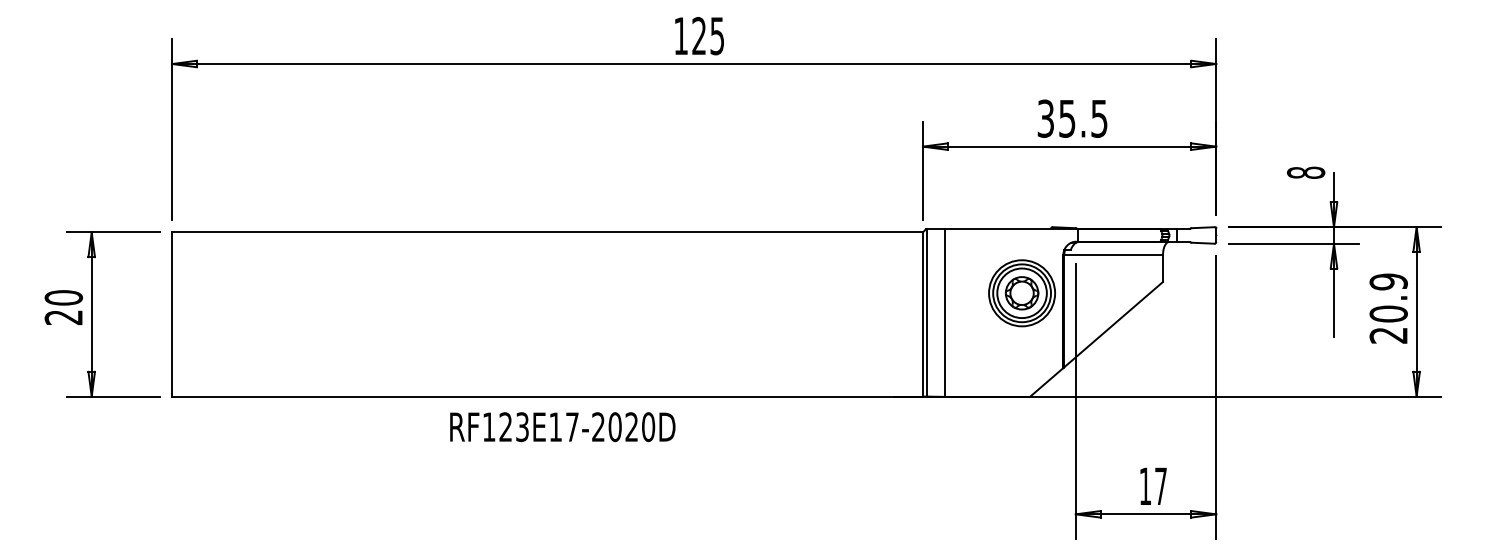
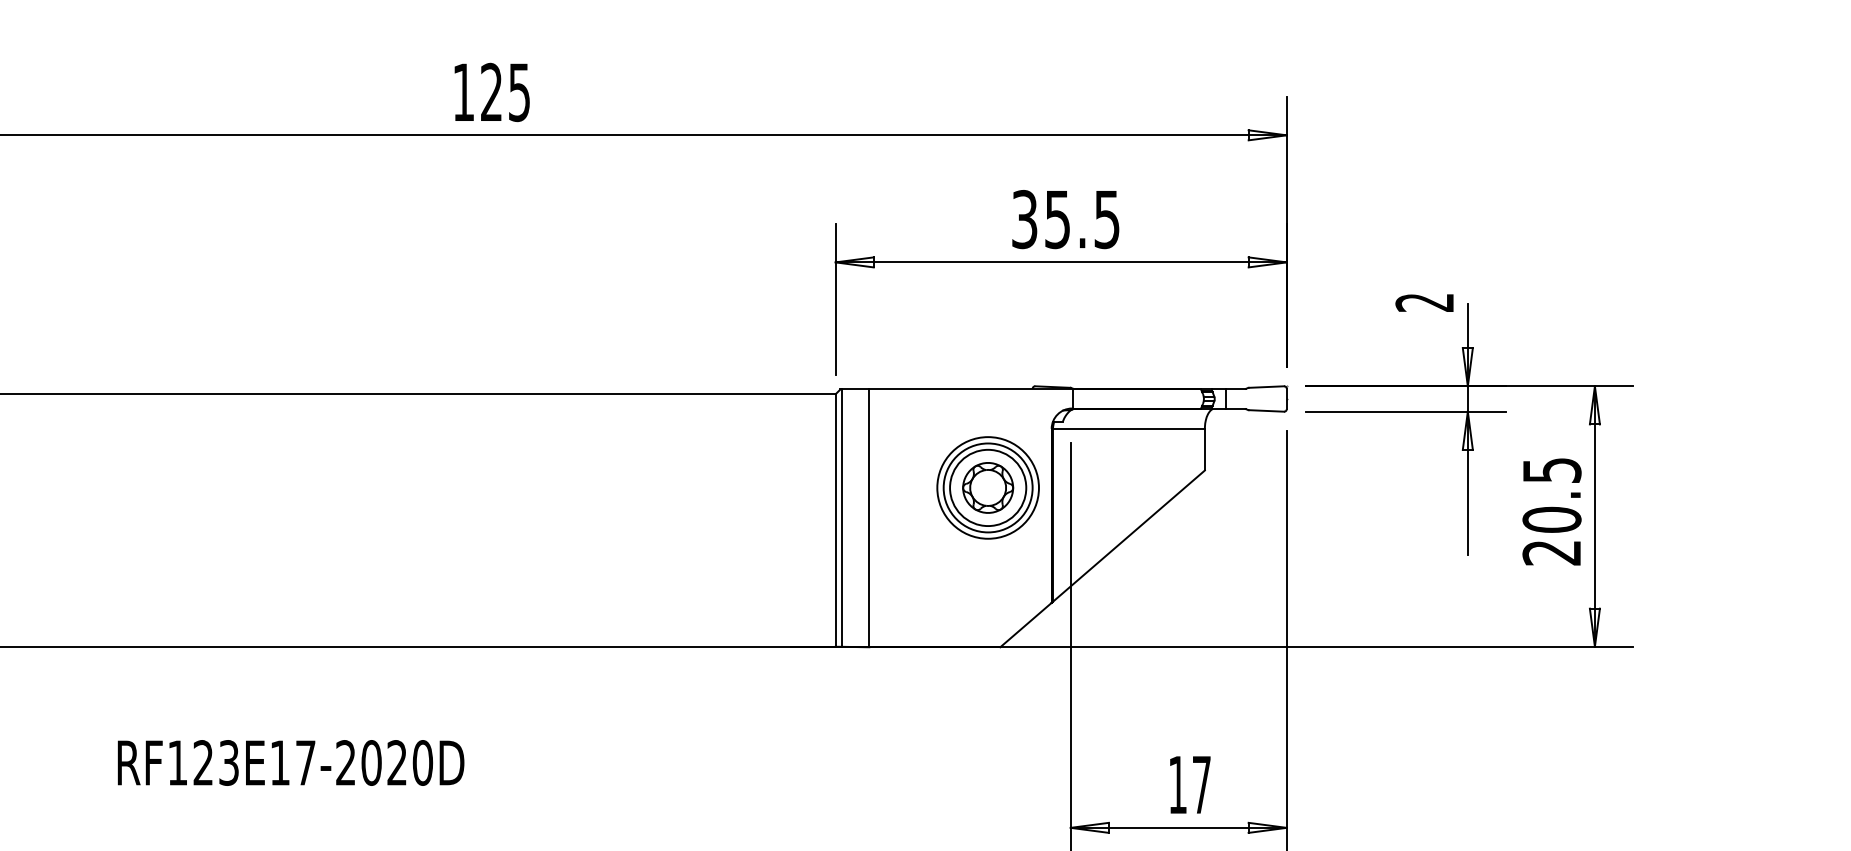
text: (1306, 172) -> (1425, 302), 8 -> 2
text: (1388, 281) -> (1551, 469), 20.9 -> 20.5
text: (562, 427) -> (290, 763), moved

